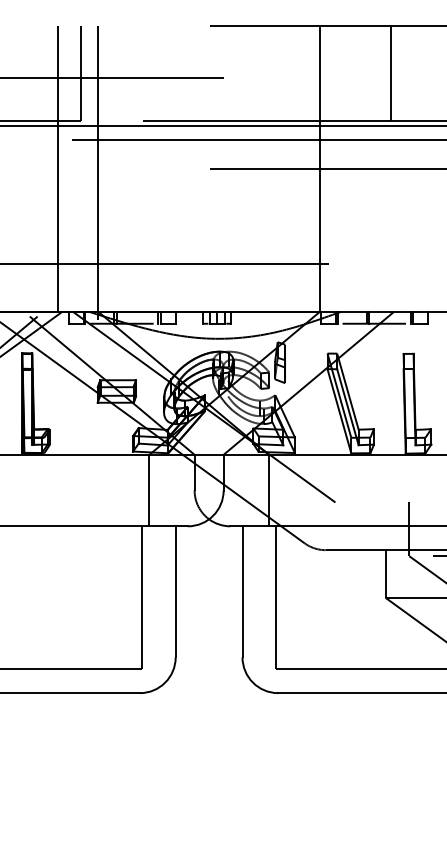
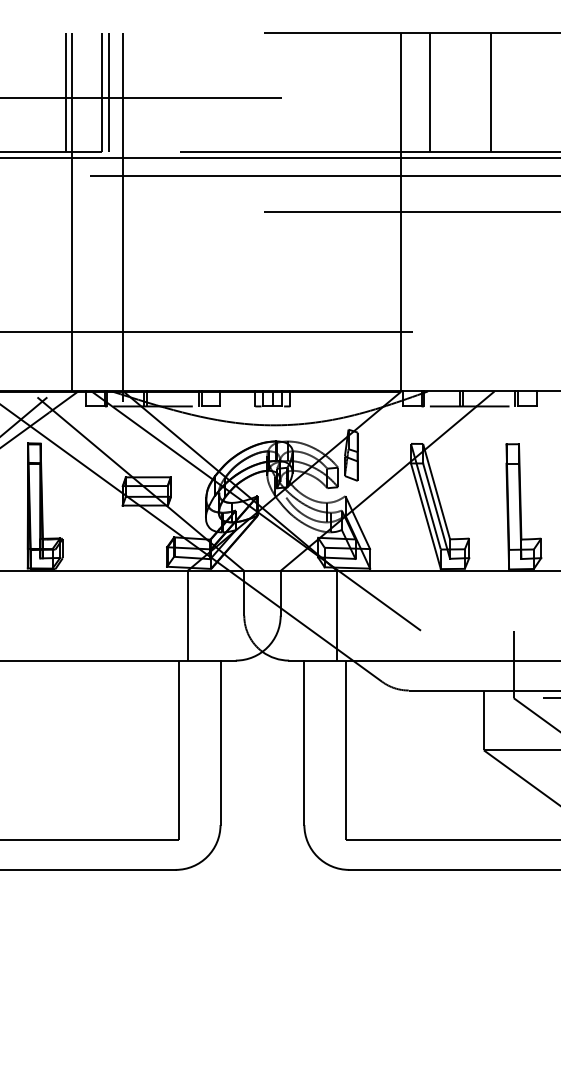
line: (52, 73) -> (65, 92), added
line: (87, 73) -> (109, 92), added
line: (342, 73) -> (429, 92), added

